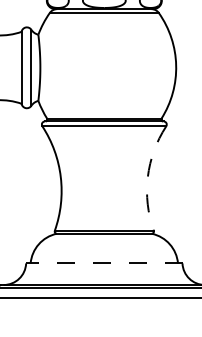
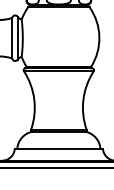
arc: (148, 176) -> (83, 99), dashed -> solid
line: (103, 263) -> (58, 148), dashed -> solid

